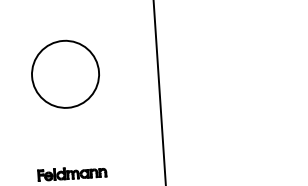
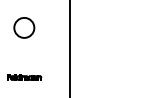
circle: (65, 73) -> (24, 27), size x0.6

